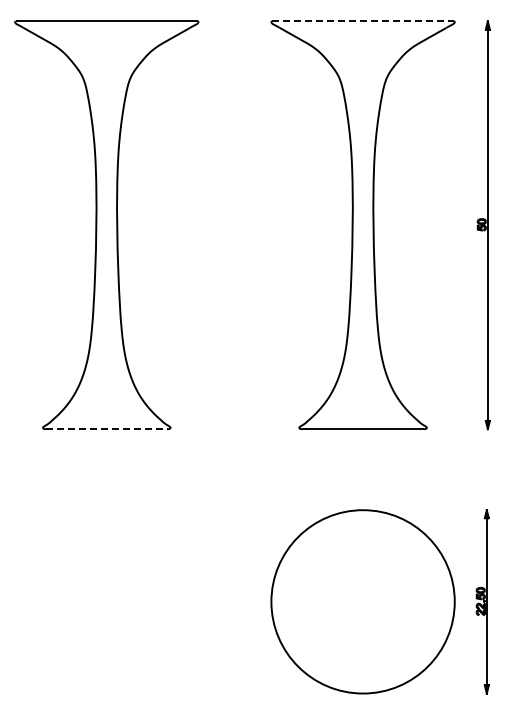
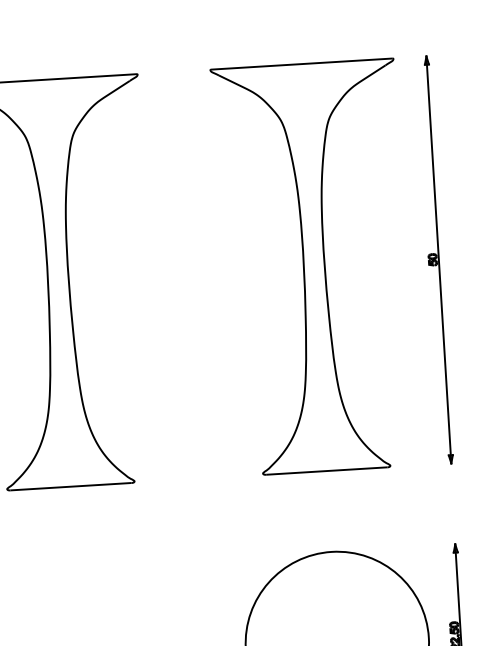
line: (363, 21) -> (302, 64), dashed -> solid
line: (106, 429) -> (70, 487), dashed -> solid

